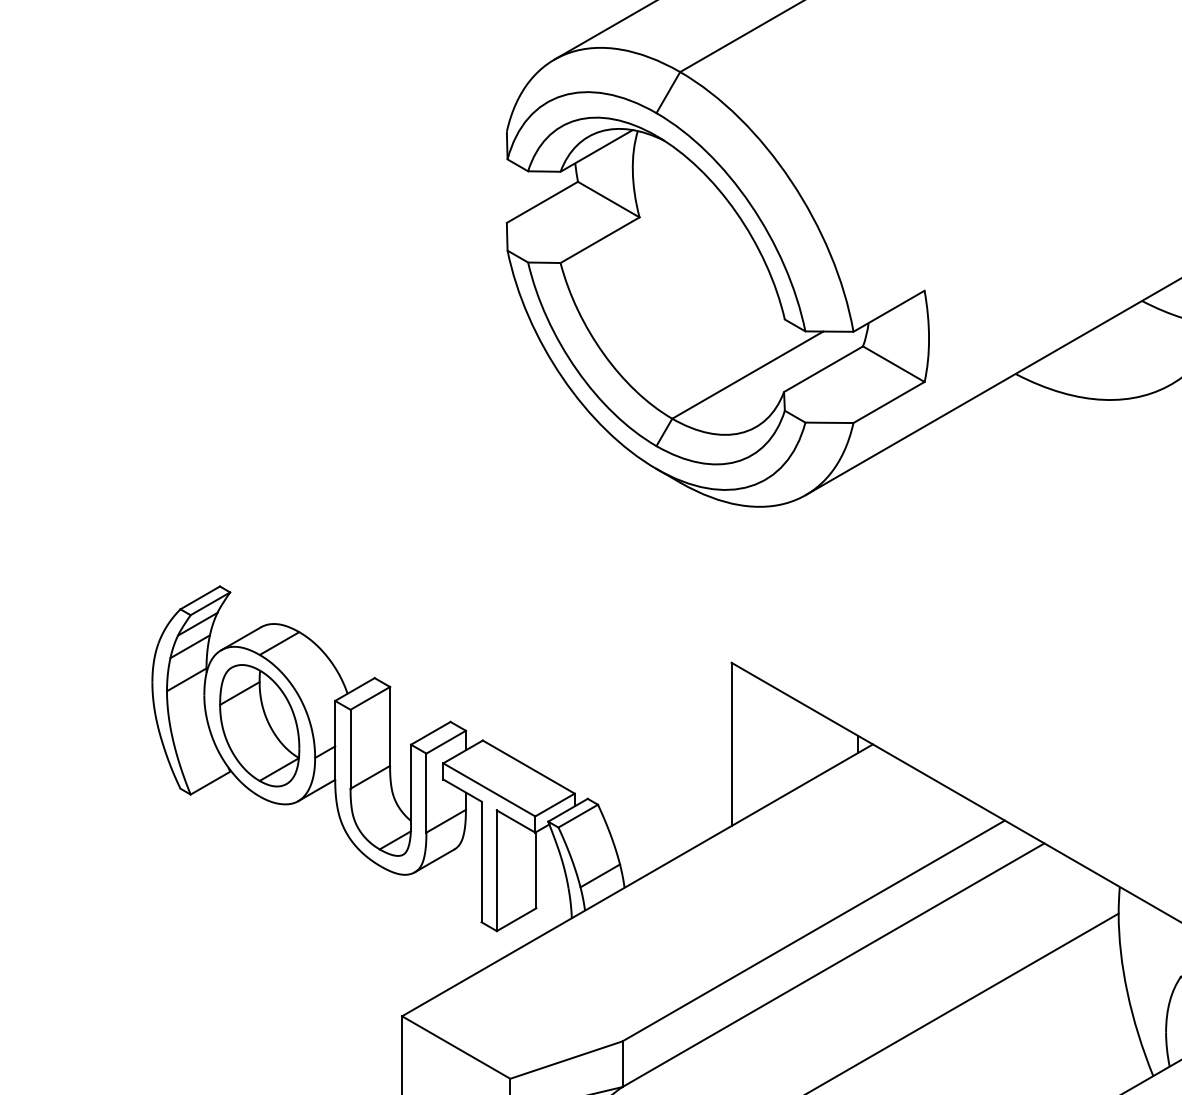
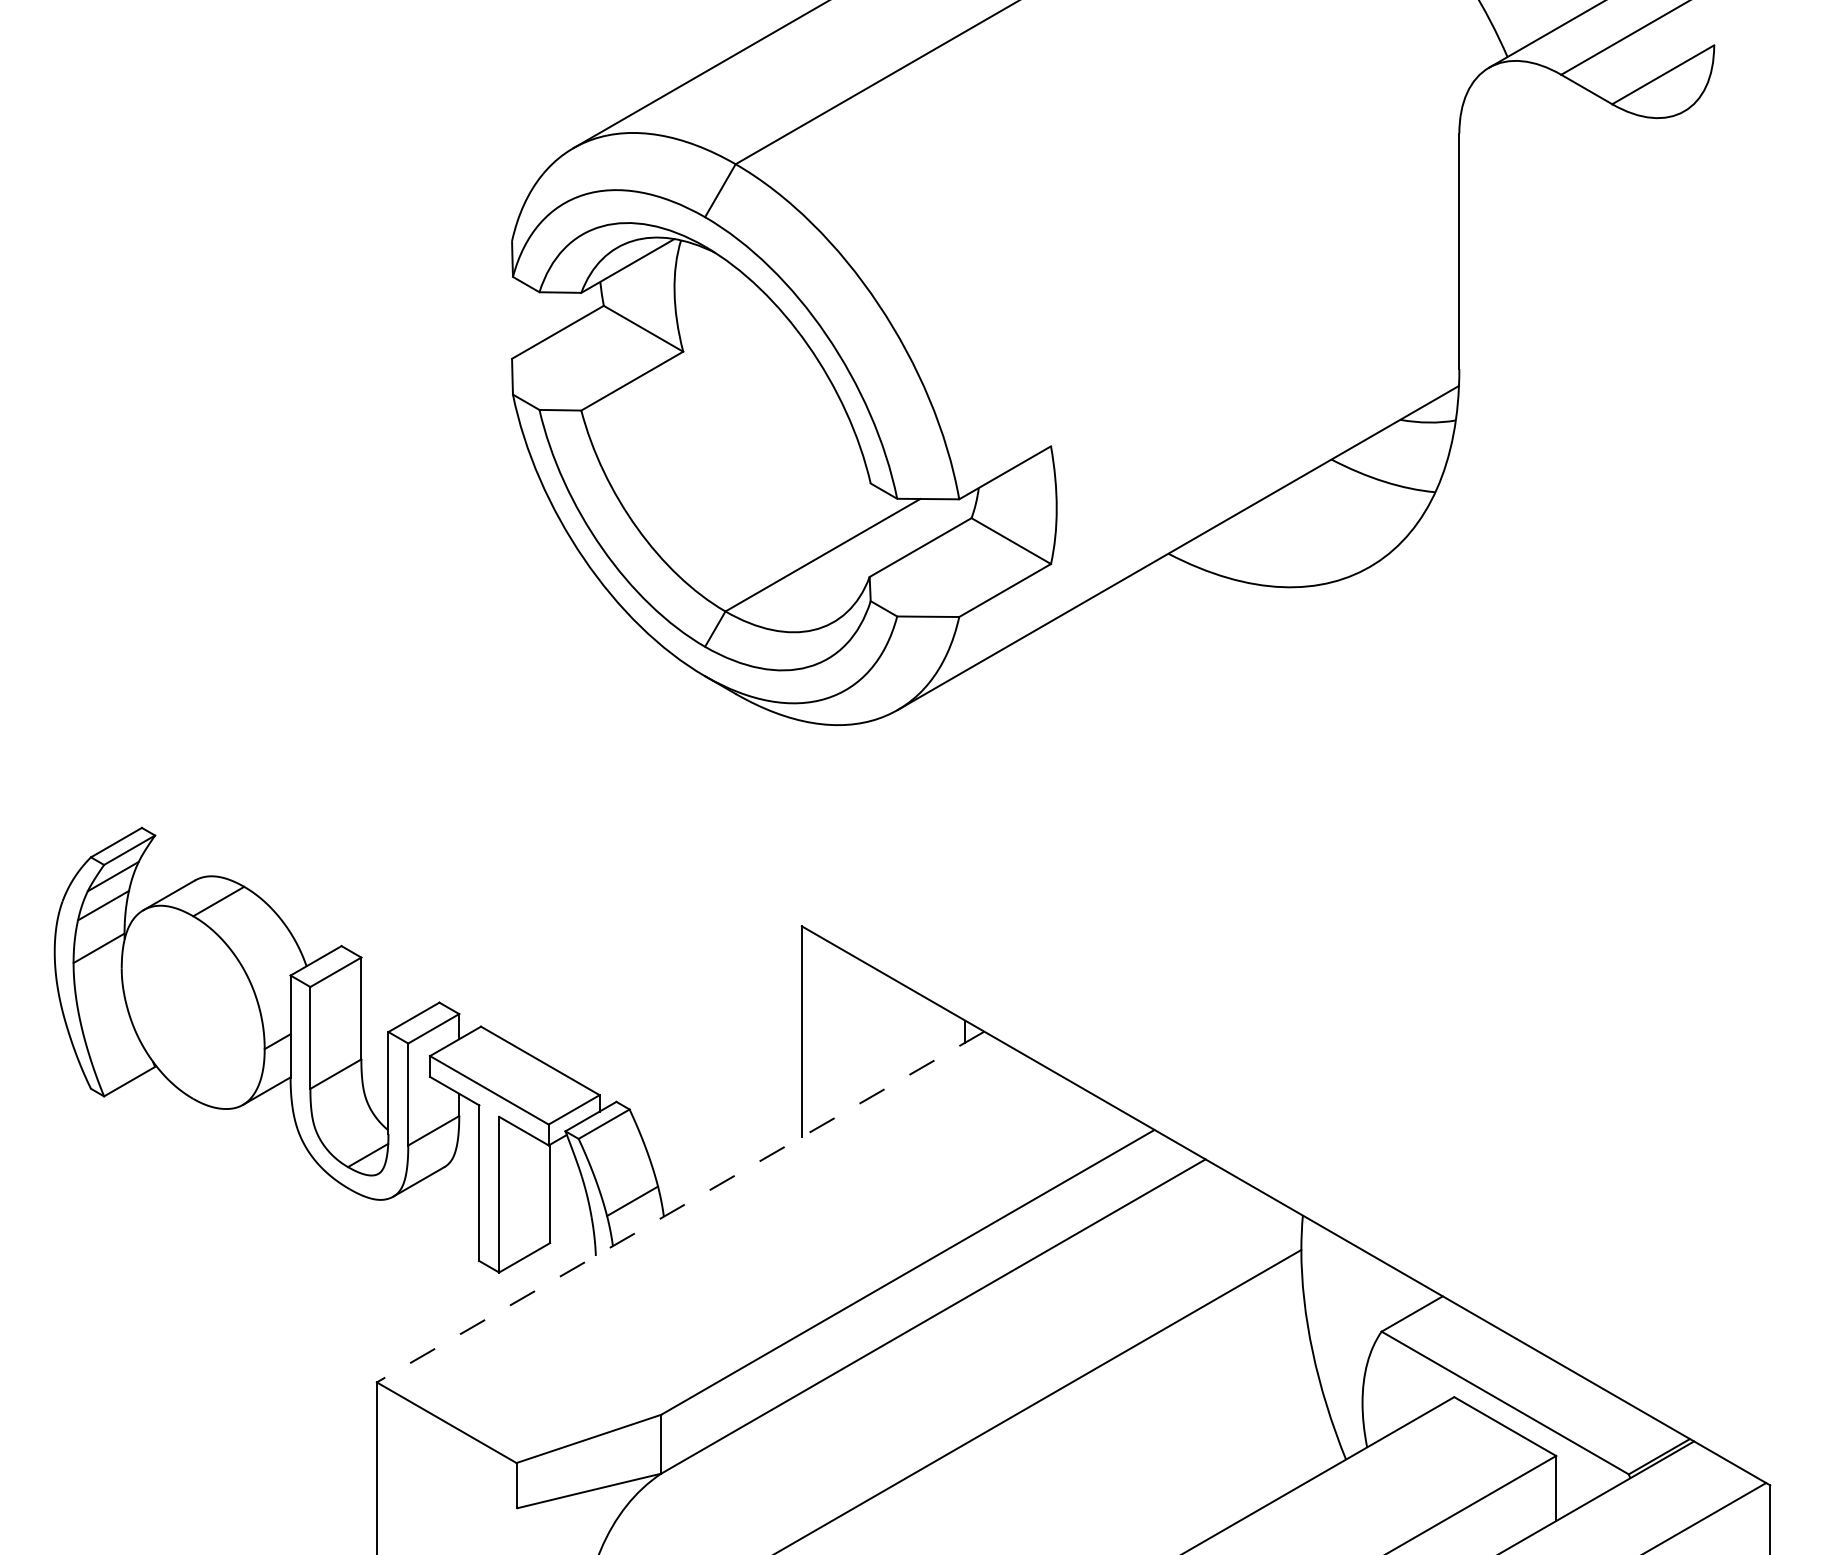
part: (259, 725) -> (193, 1007), removed
line: (637, 880) -> (680, 1207), solid -> dashed

